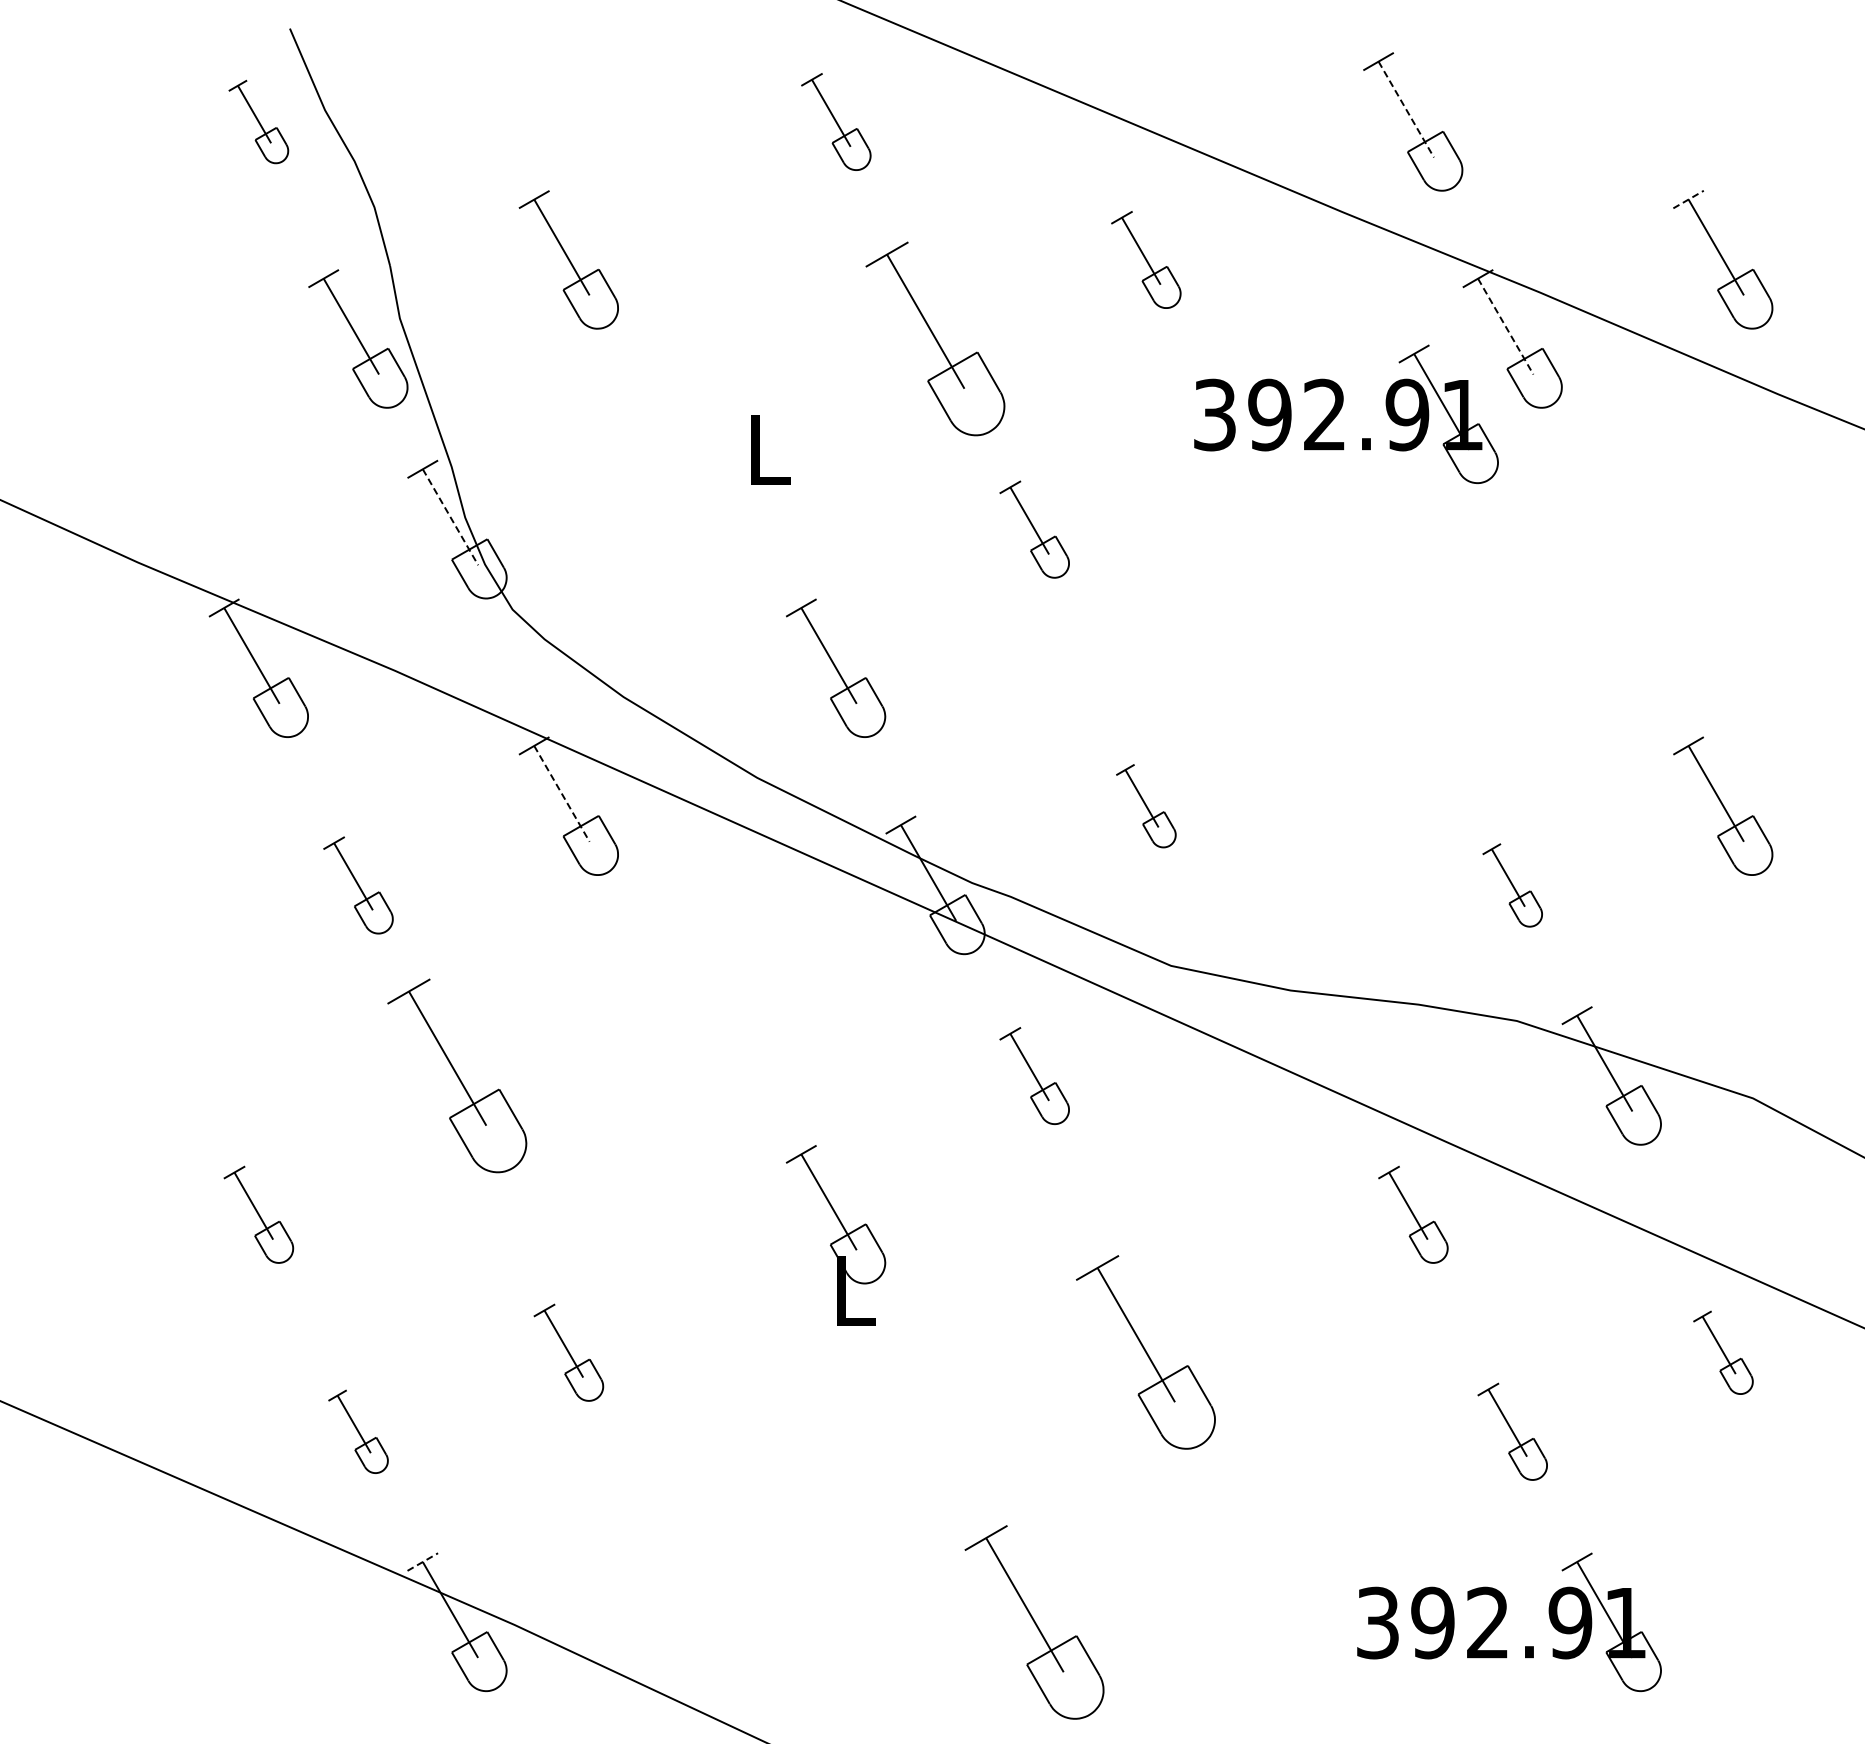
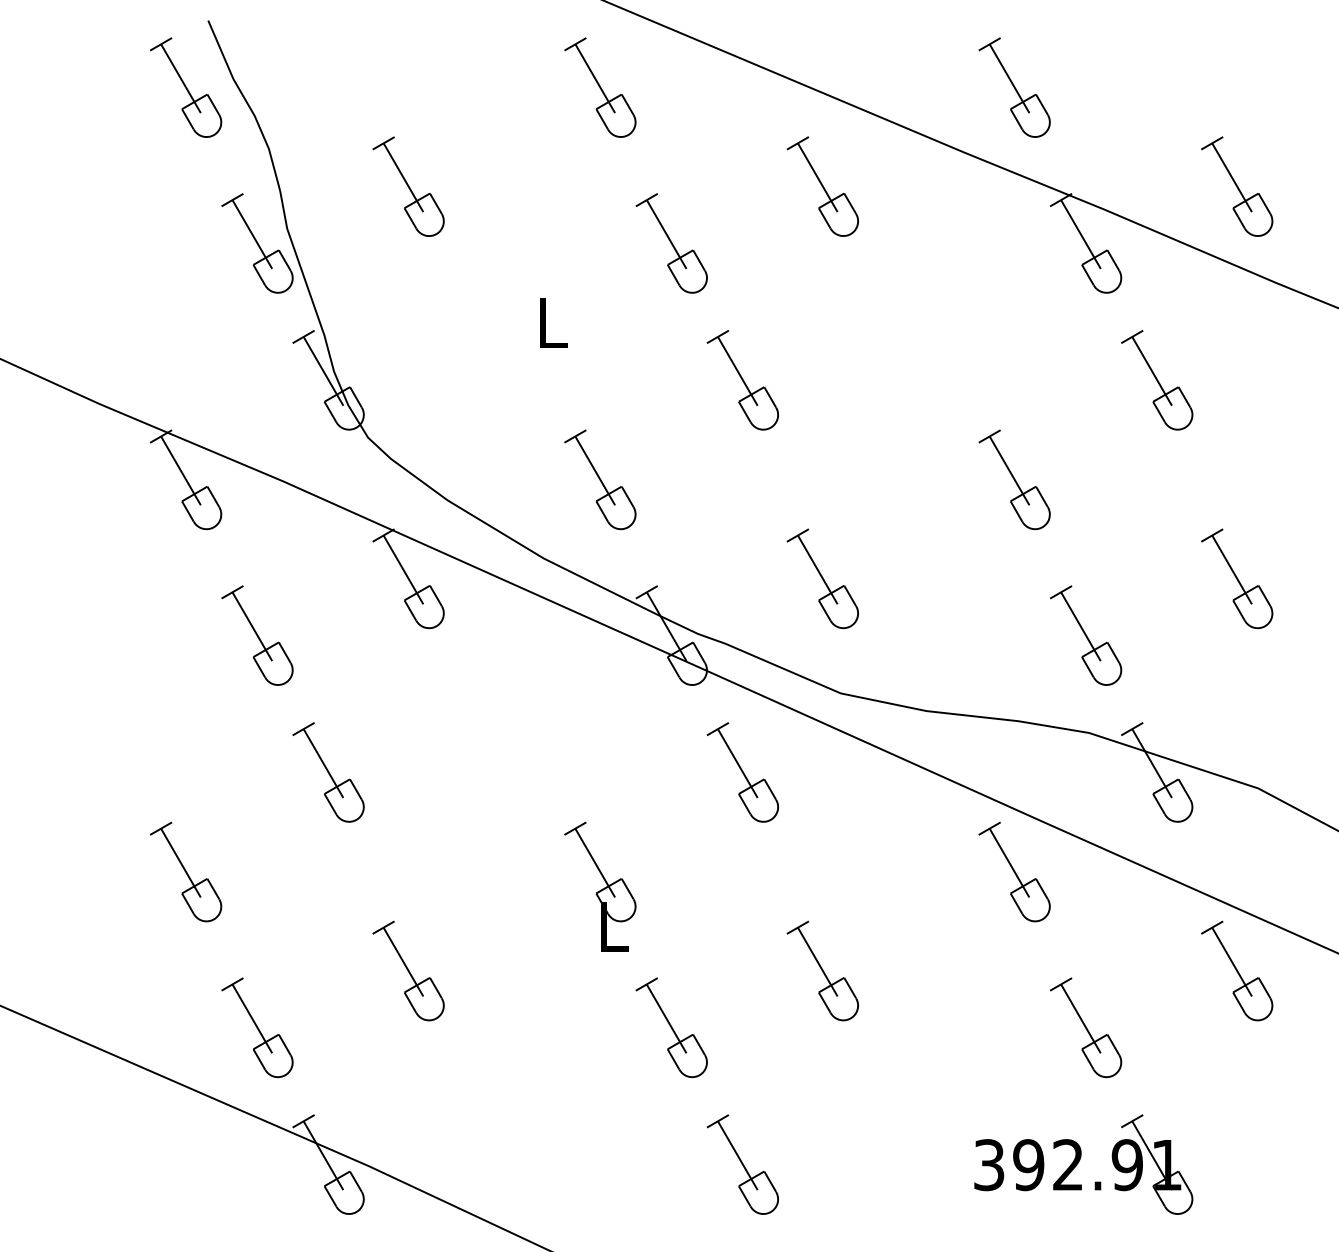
line: (1406, 110) -> (1009, 79), dashed -> solid
part: (258, 121) -> (185, 87), size x1.67
part: (836, 121) -> (600, 87), size x1.43
line: (1688, 199) -> (1212, 143), dashed -> solid
part: (1146, 259) -> (823, 186), size x1.43
line: (1505, 327) -> (1080, 235), dashed -> solid
part: (935, 338) -> (671, 243), size x0.71
part: (1341, 409) -> (963, 294), removed
line: (450, 517) -> (323, 371), dashed -> solid
part: (1034, 529) -> (742, 380), size x1.43
part: (1611, 529) -> (1156, 380), added
part: (1413, 667) -> (1014, 479), added
line: (562, 794) -> (403, 570), dashed -> solid
part: (1146, 805) -> (823, 578), size x1.67
part: (358, 885) -> (257, 635), size x1.43
part: (1512, 885) -> (1085, 635), size x1.67
part: (457, 1075) -> (328, 772), size x0.71
part: (1034, 1075) -> (742, 772), size x1.43
part: (258, 1214) -> (185, 871), size x1.43
part: (1413, 1214) -> (1014, 871), size x1.43
part: (568, 1352) -> (408, 970), size x1.43
part: (1145, 1352) -> (822, 970), size x0.71
part: (1723, 1352) -> (1237, 970), size x1.67
part: (358, 1431) -> (257, 1027), size x1.67
part: (935, 1431) -> (671, 1027), added
part: (1512, 1431) -> (1085, 1027), size x1.43
line: (422, 1562) -> (303, 1121), dashed -> solid
part: (1034, 1621) -> (742, 1163), size x0.71

